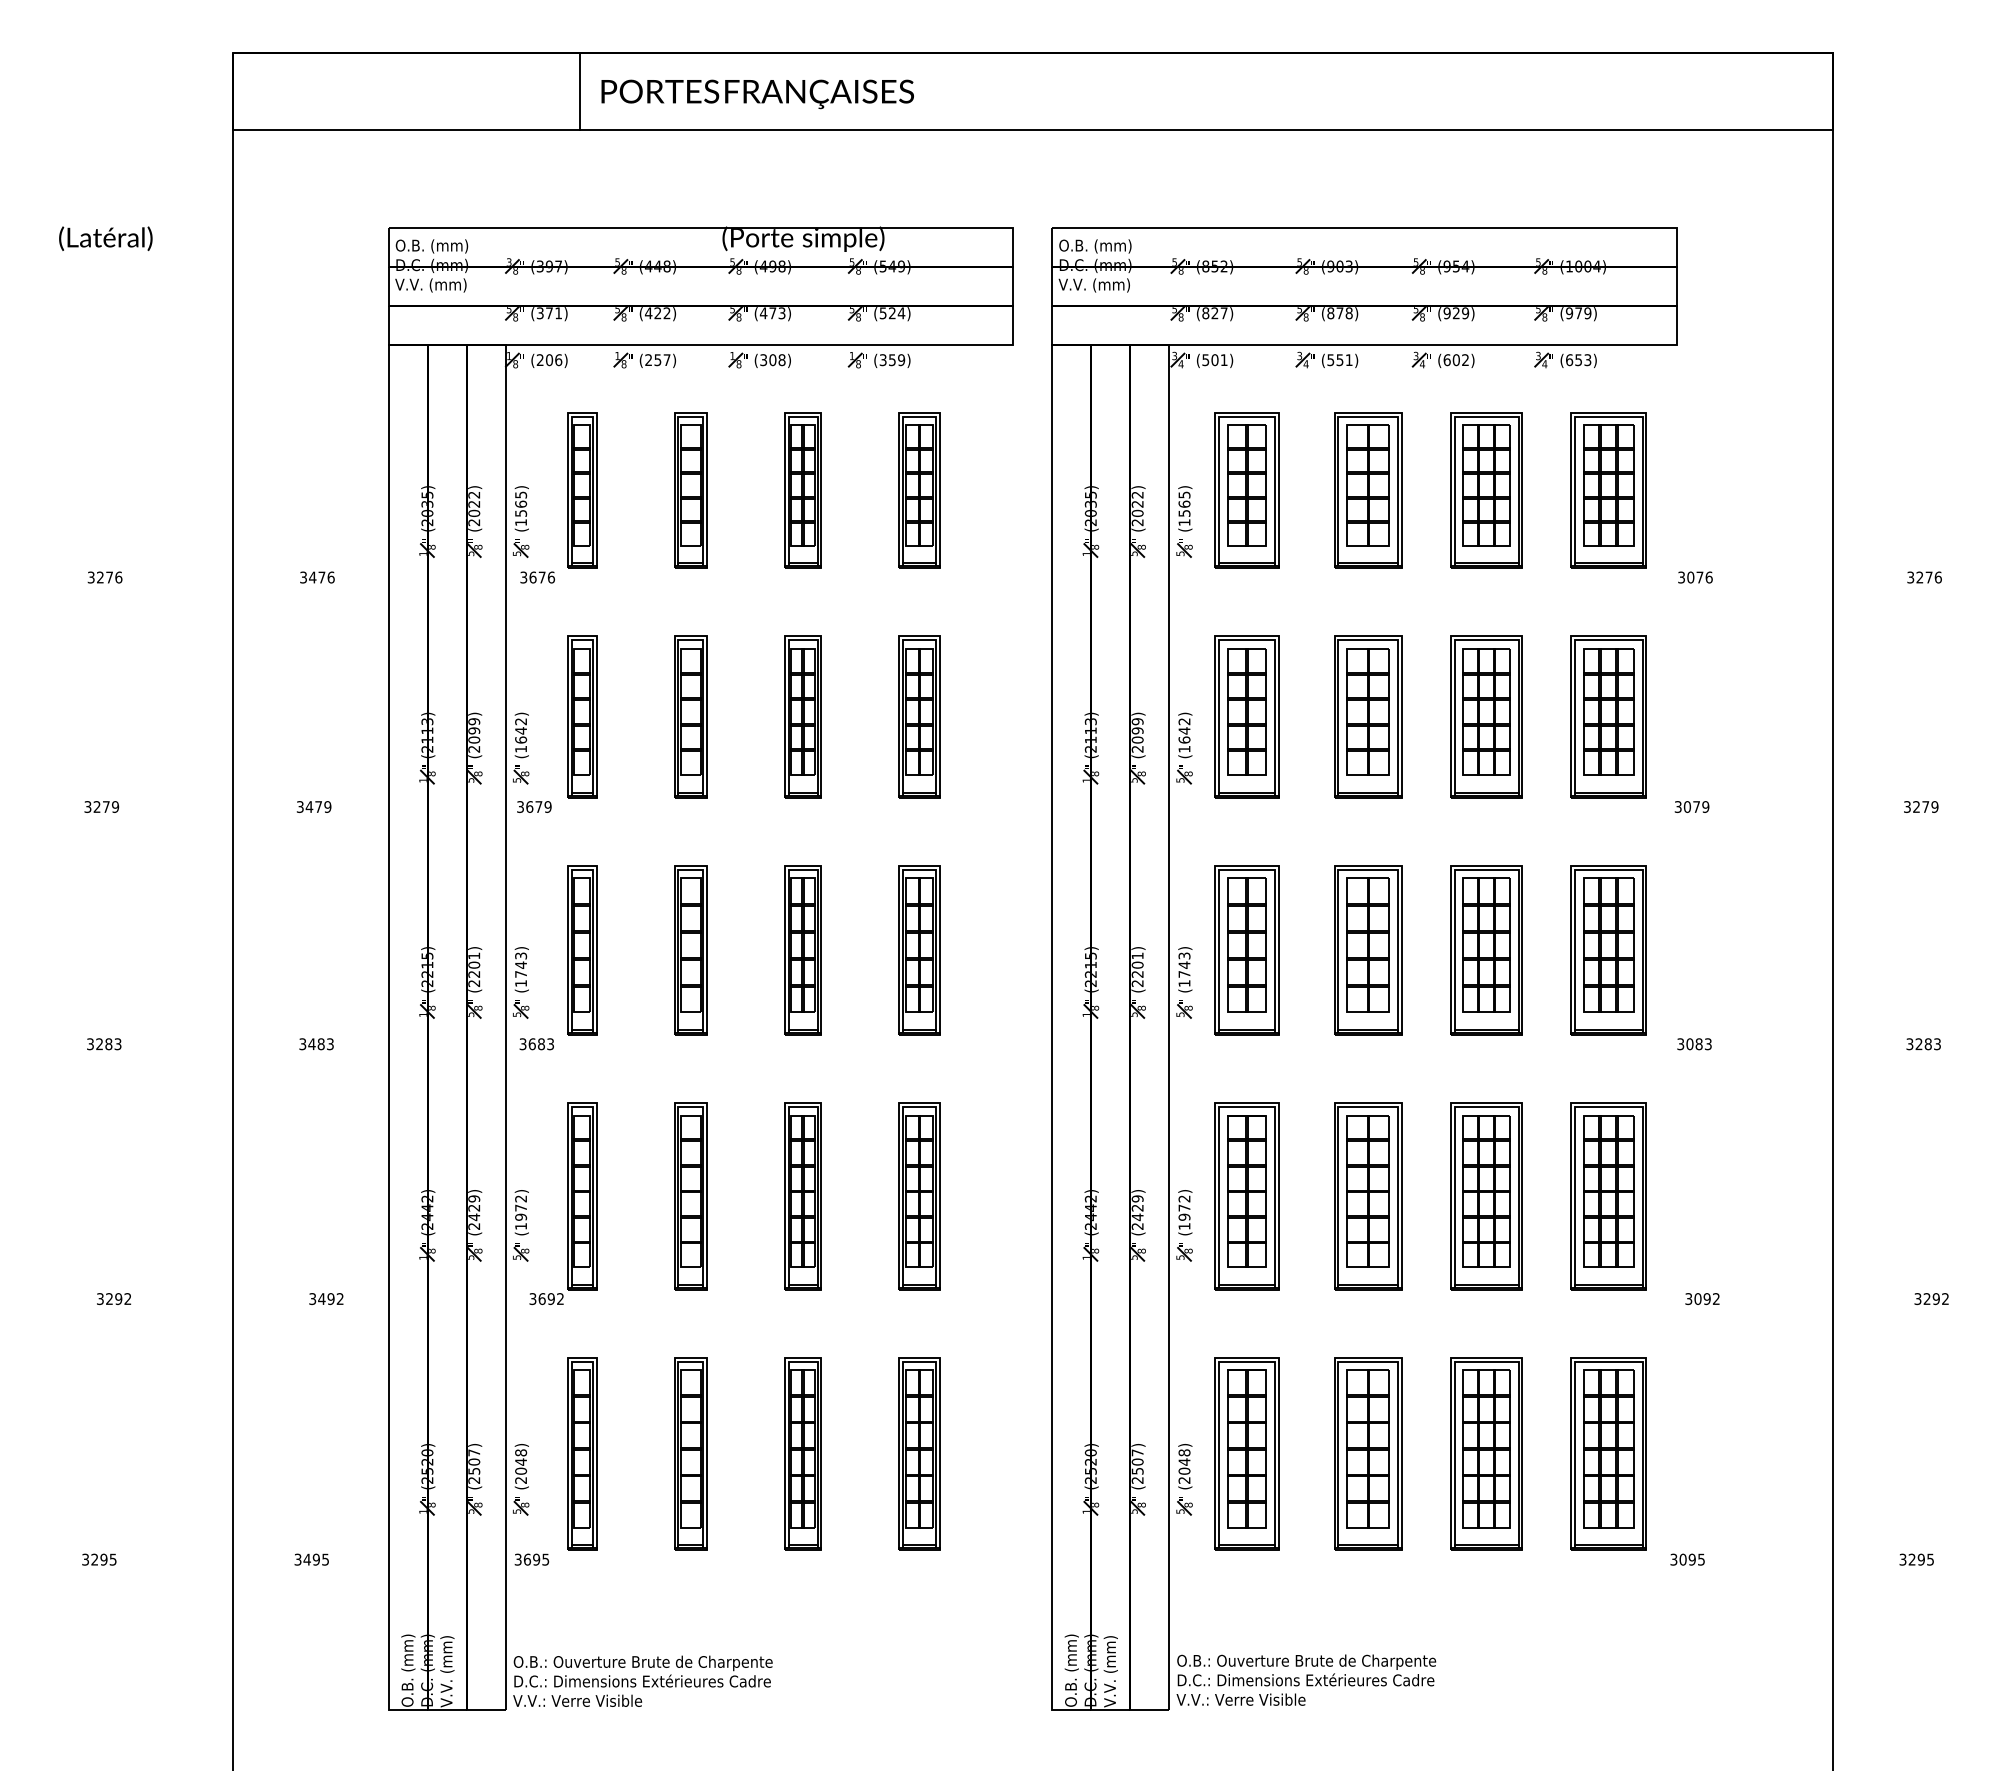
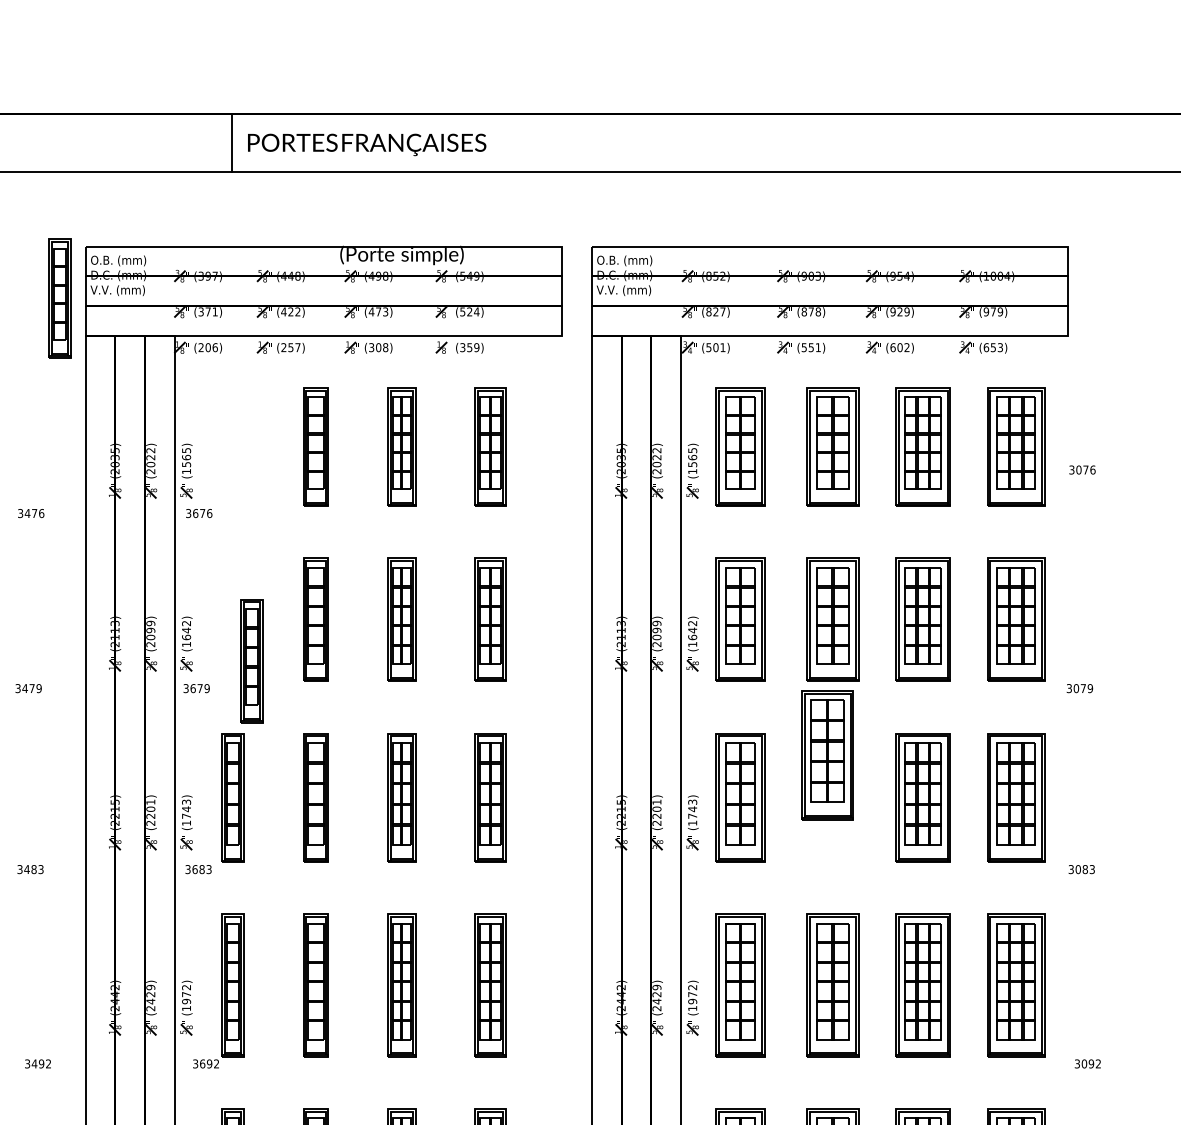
part: (582, 490) -> (60, 298), moved
text: (1695, 577) -> (1082, 469), moved
part: (582, 716) -> (252, 660), moved
part: (1368, 950) -> (827, 755), moved

